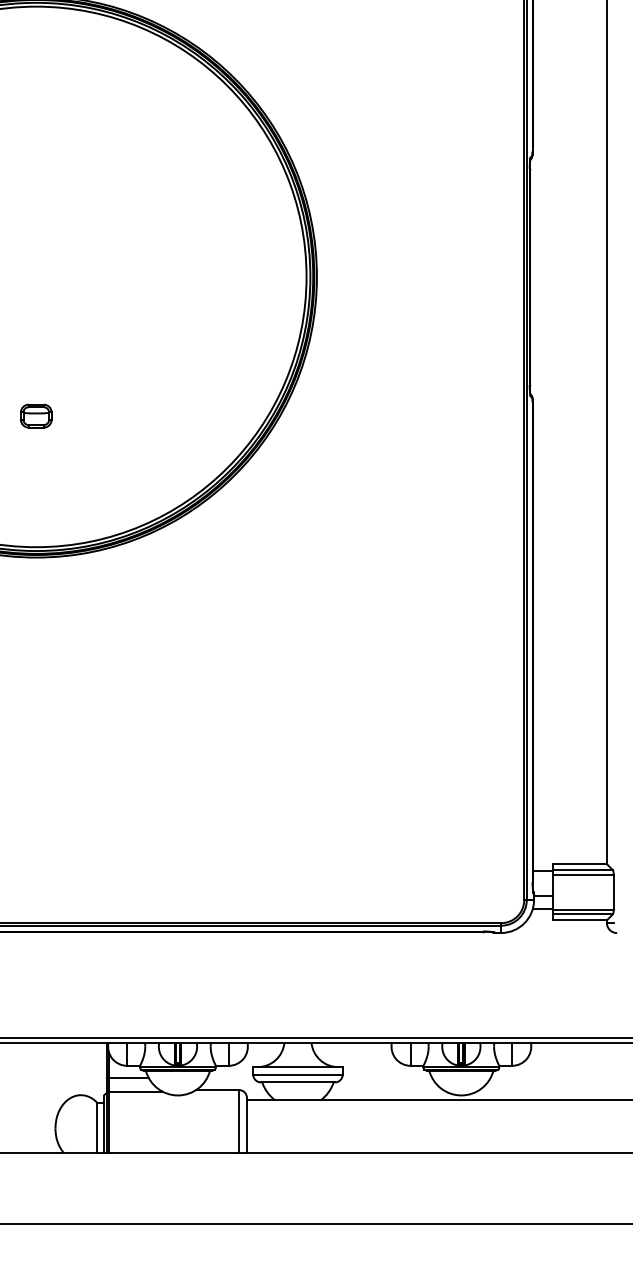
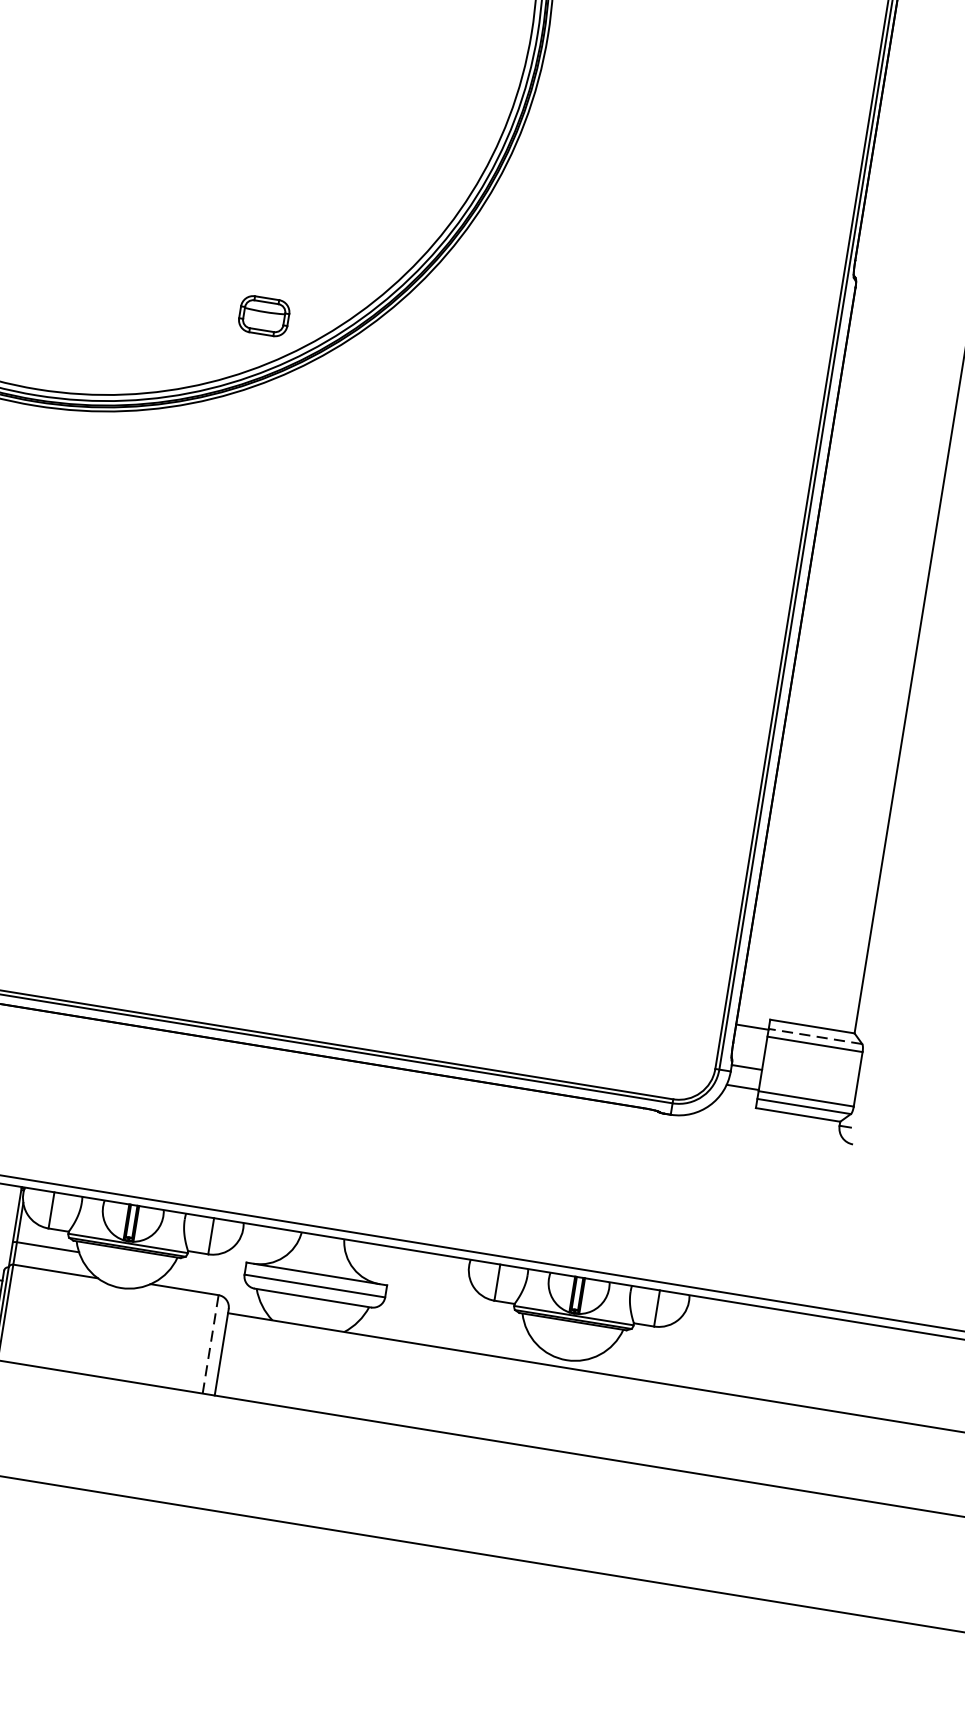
part: (36, 415) -> (264, 315), moved
line: (583, 870) -> (816, 1037), solid -> dashed
line: (239, 1120) -> (211, 1343), solid -> dashed

